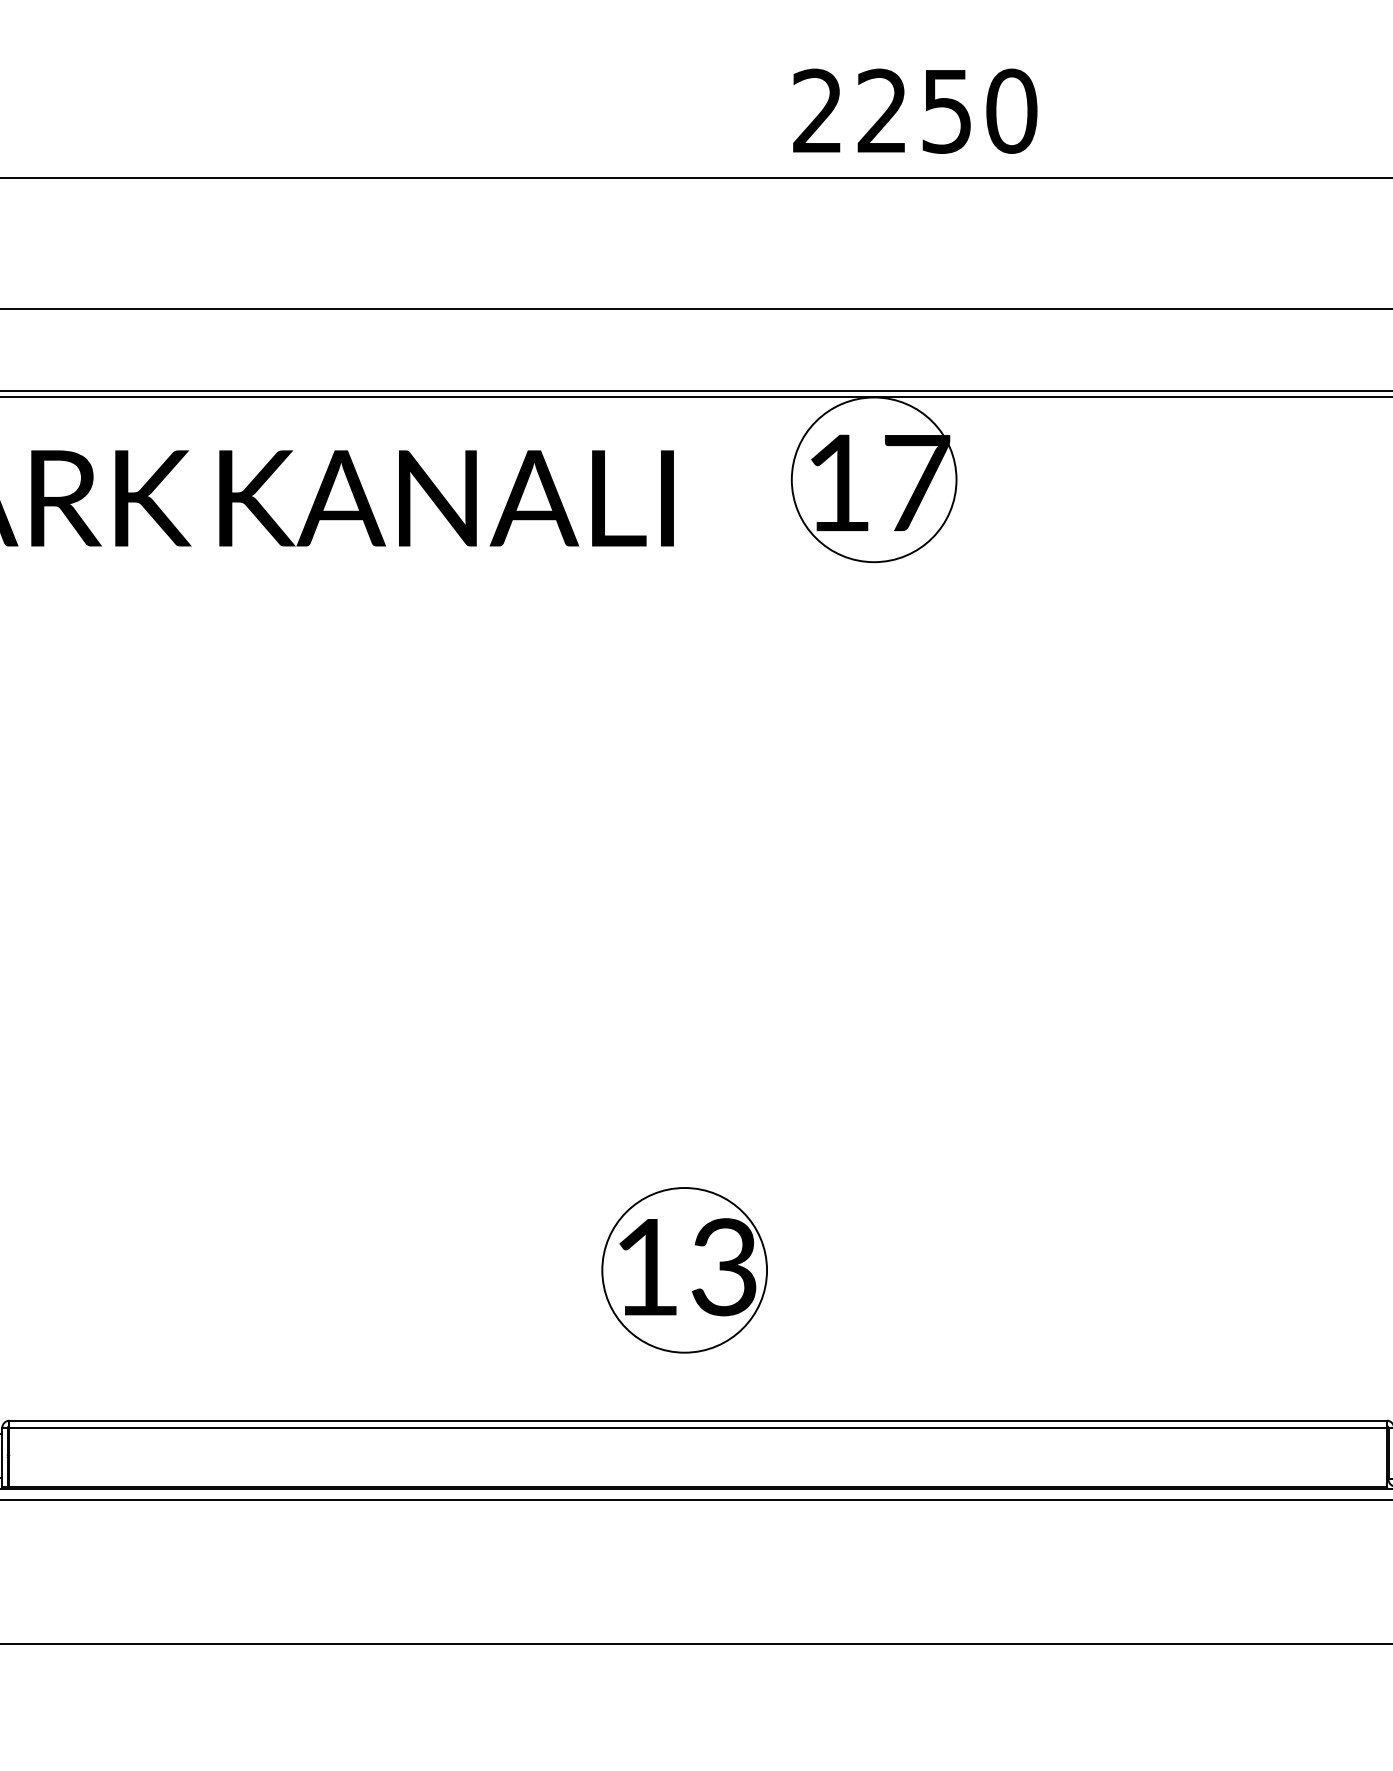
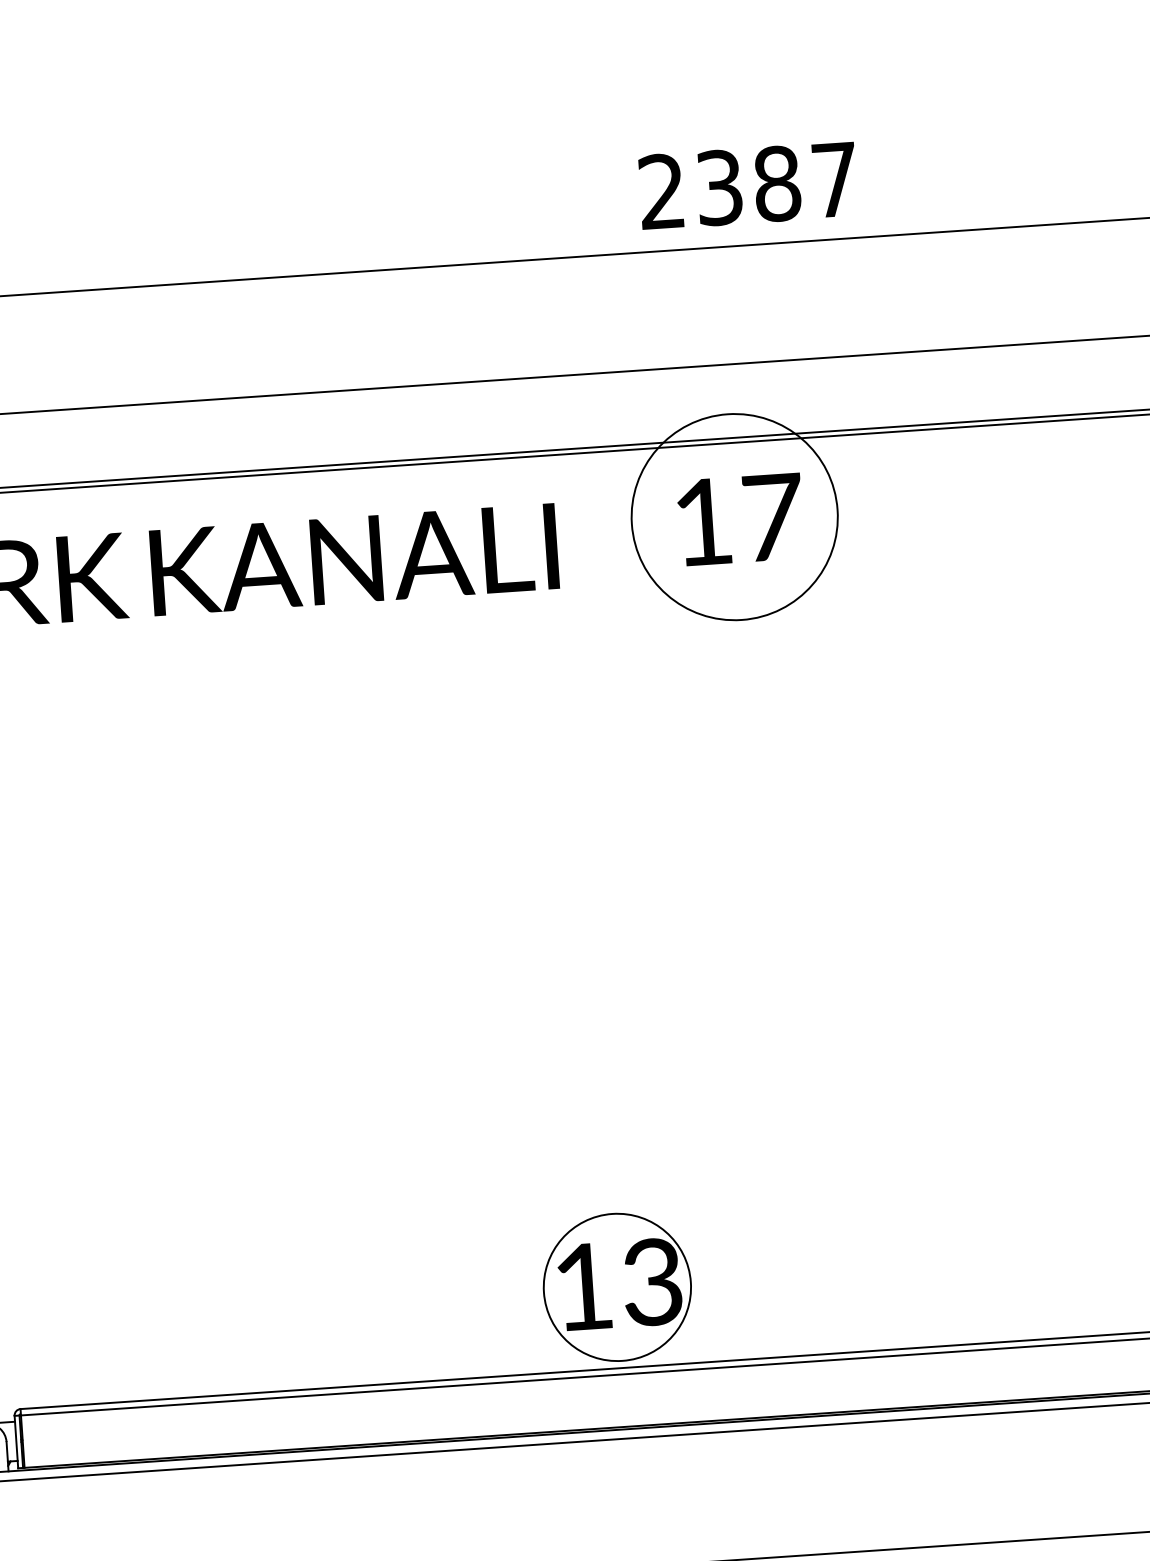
text: (947, 110) -> (777, 183), 2250 -> 2387
circle: (873, 479) -> (734, 516), size x1.4
part: (684, 1270) -> (617, 1287), moved

